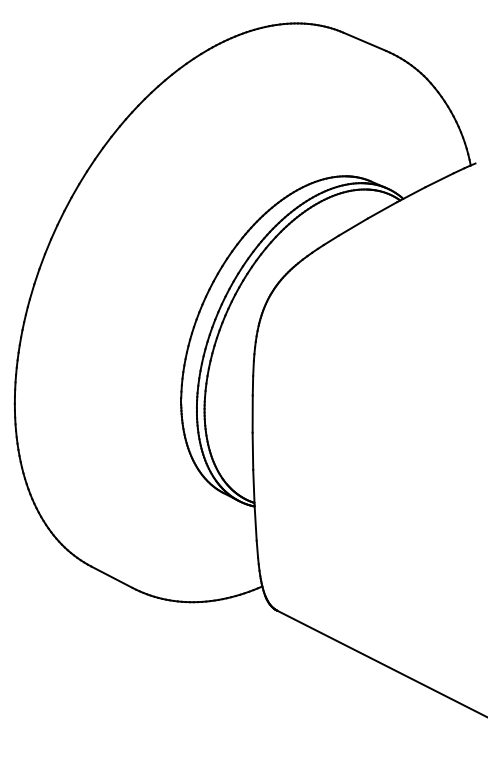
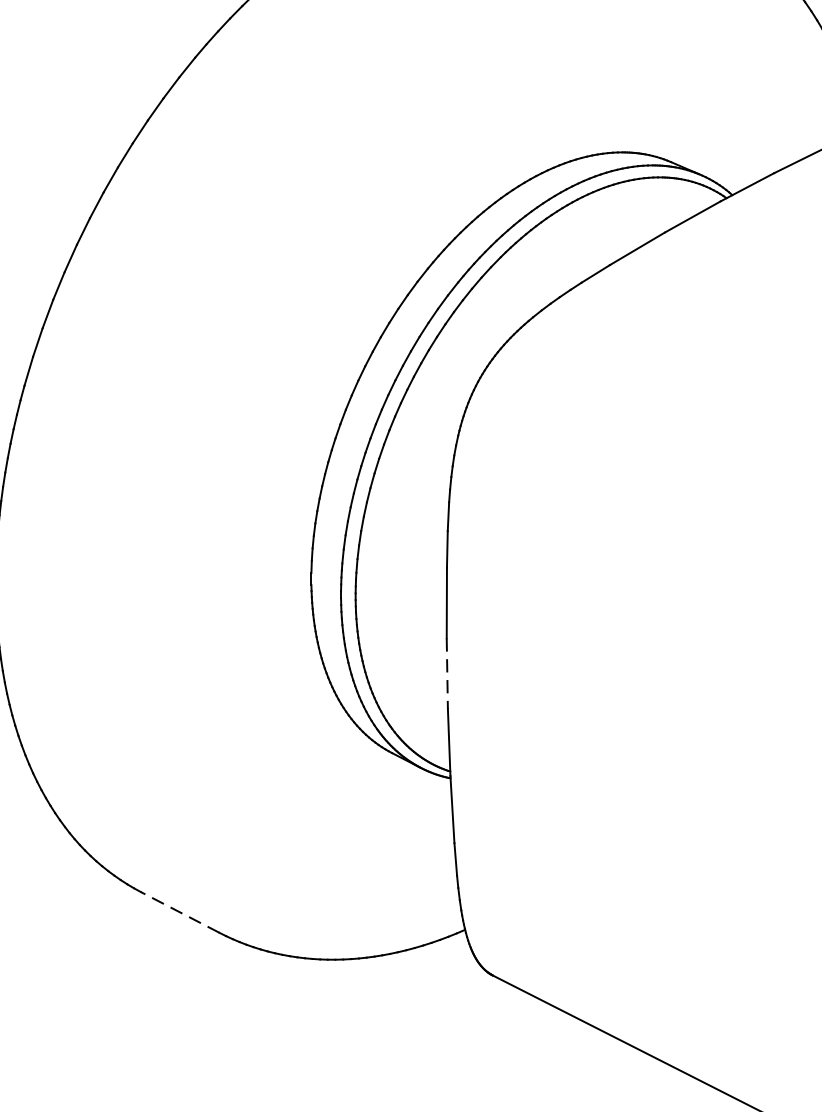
line: (252, 451) -> (446, 674), solid -> dashed
line: (111, 577) -> (179, 912), solid -> dashed

